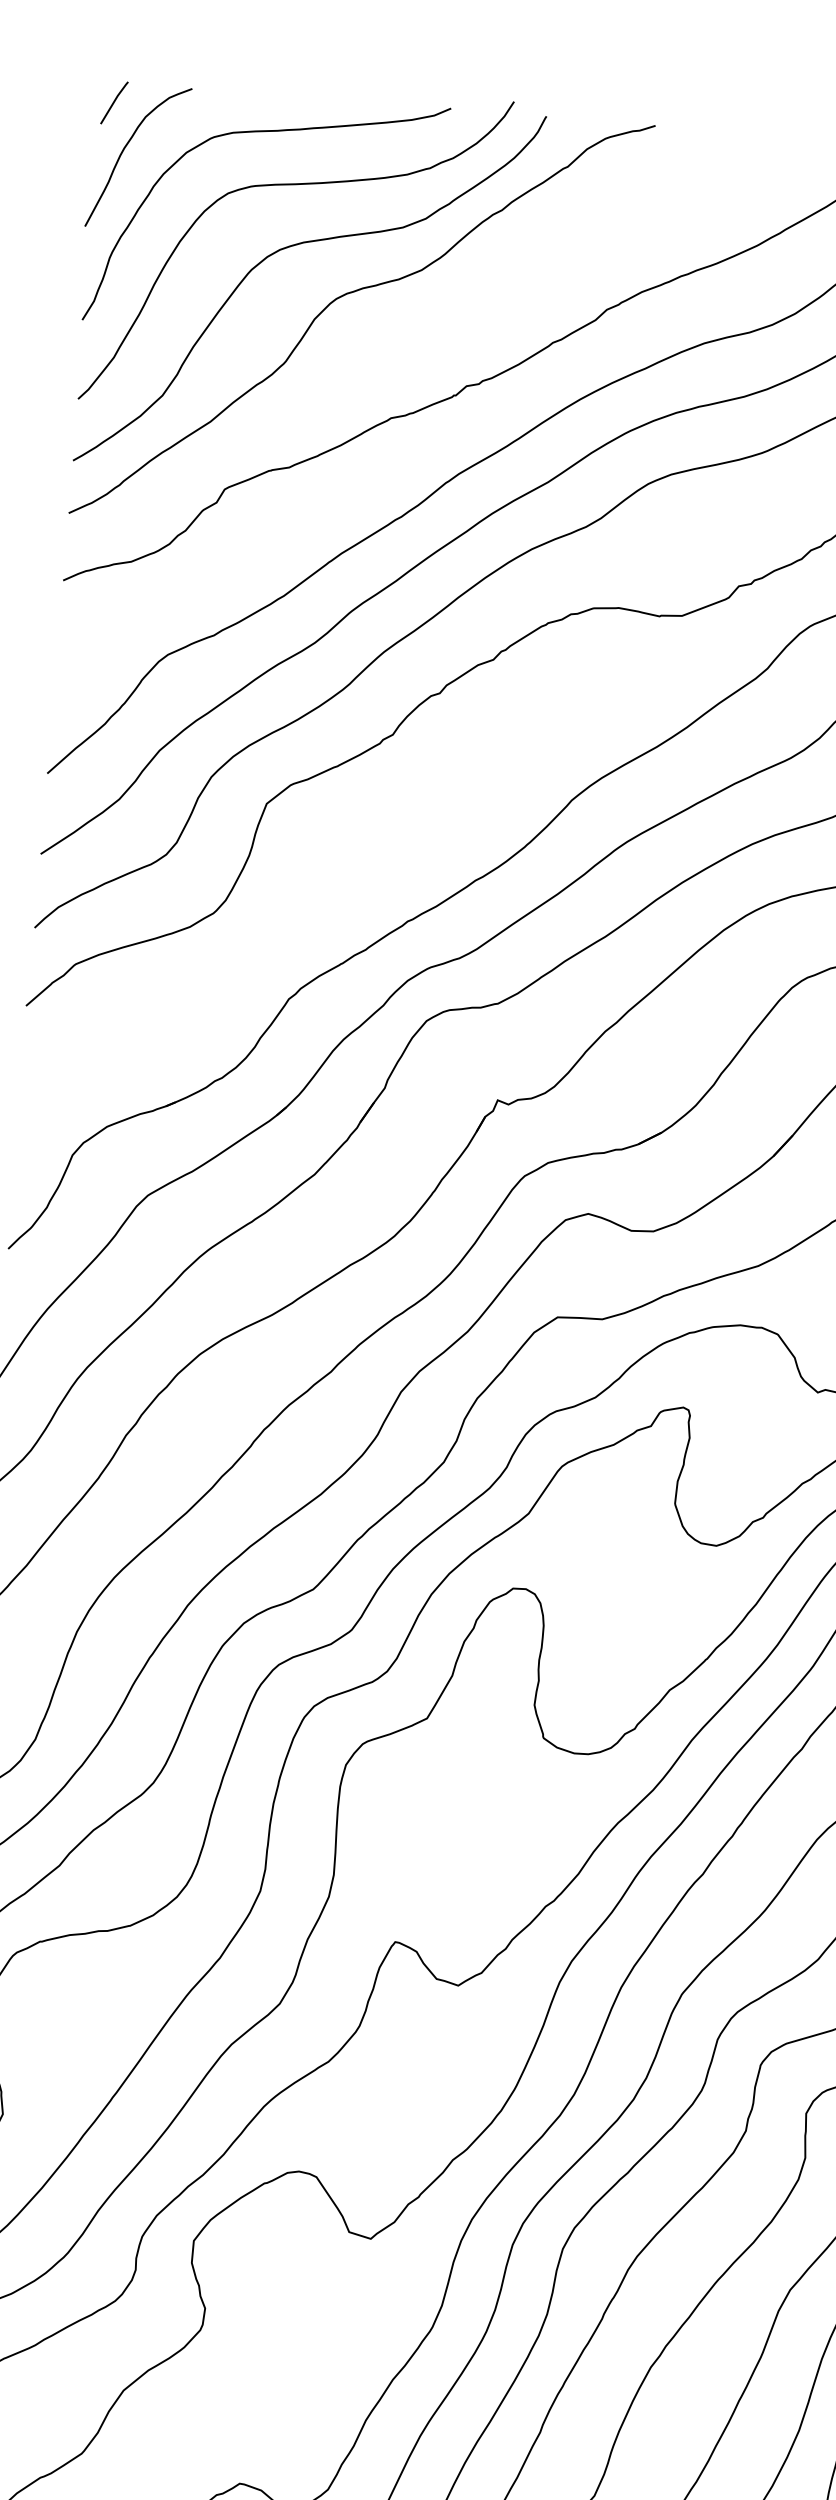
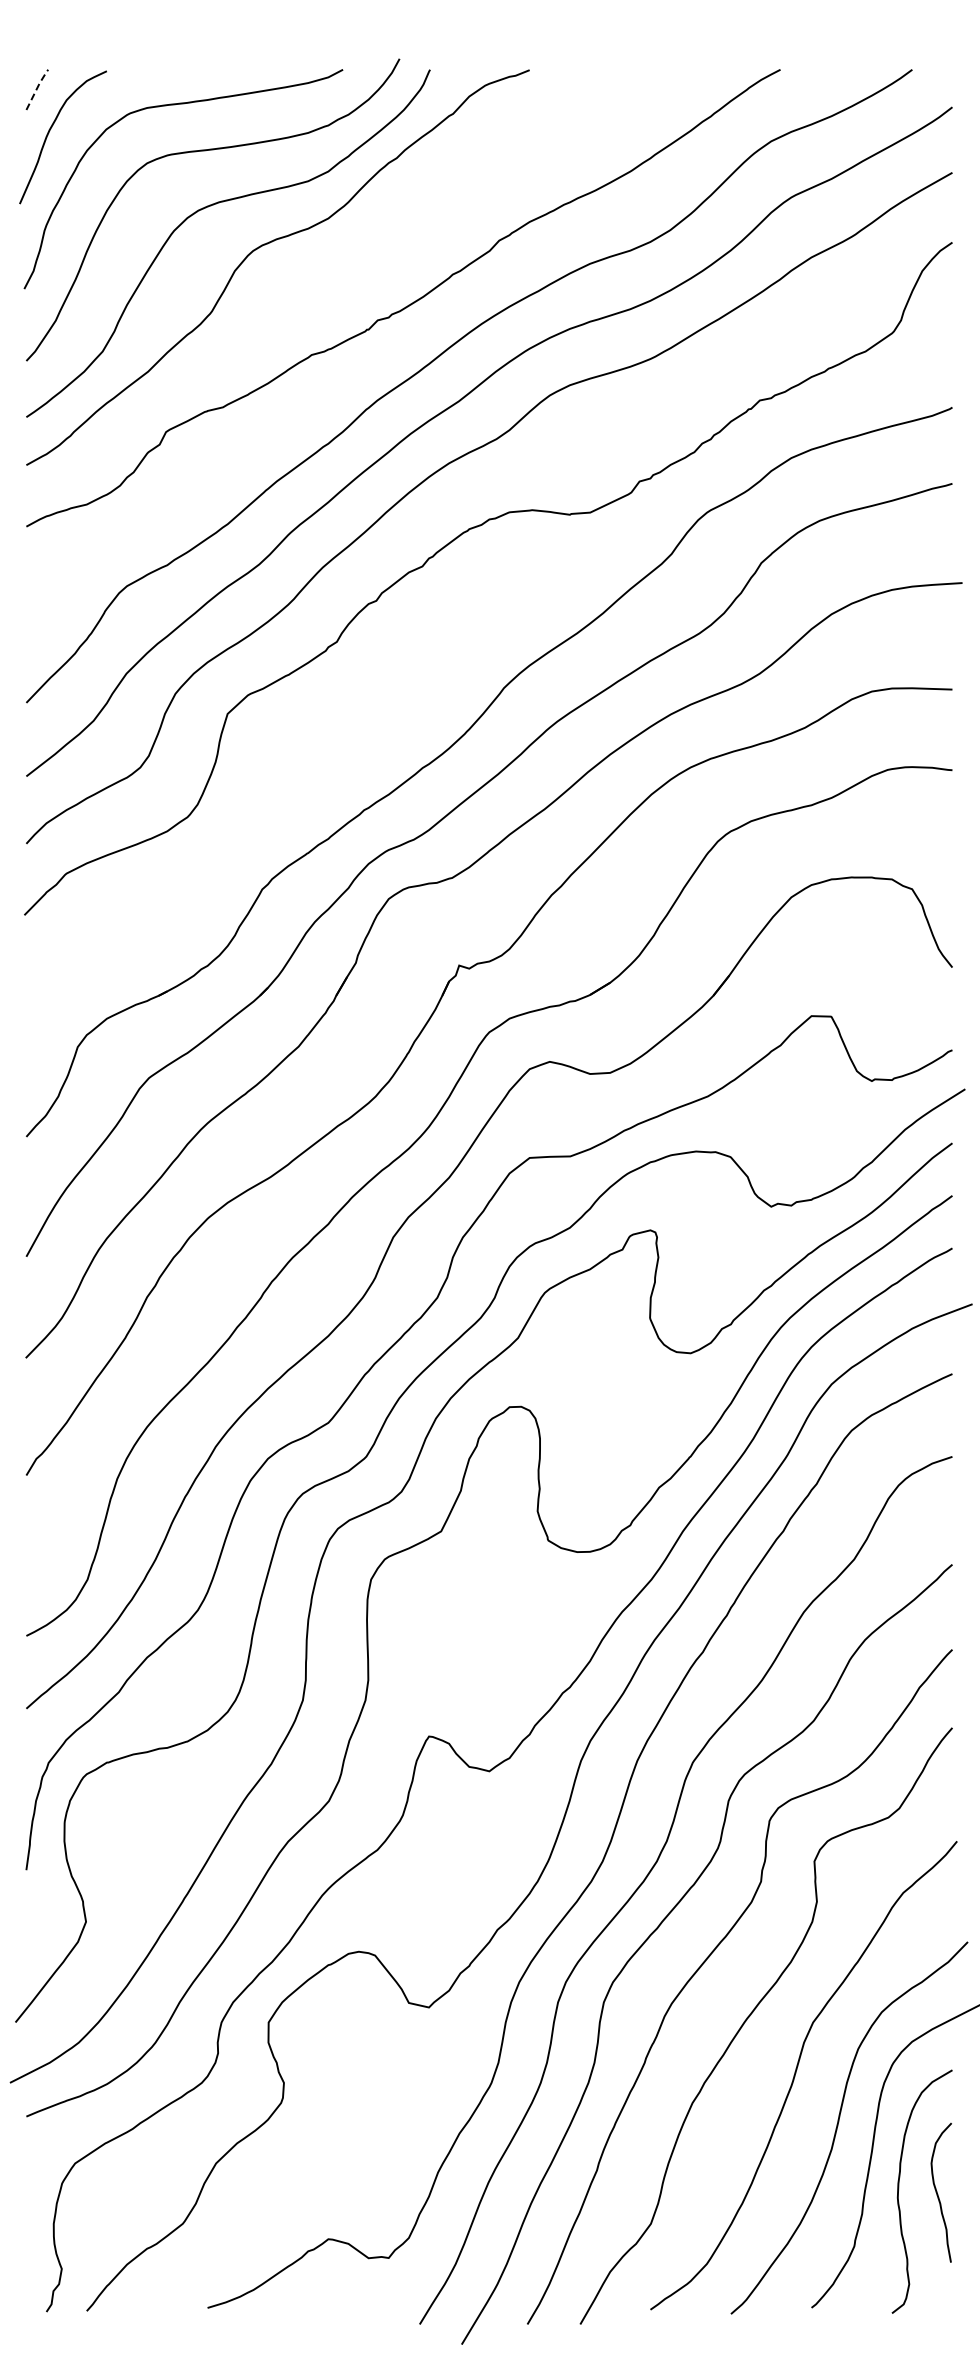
line: (114, 101) -> (37, 88), solid -> dashed

